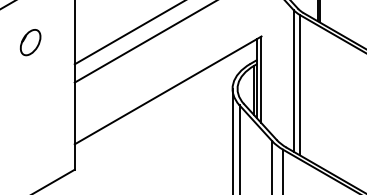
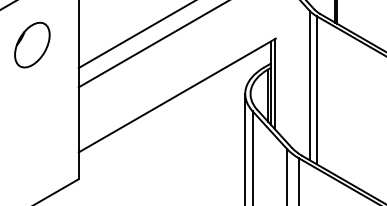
part: (30, 42) -> (32, 44), size x1.67

